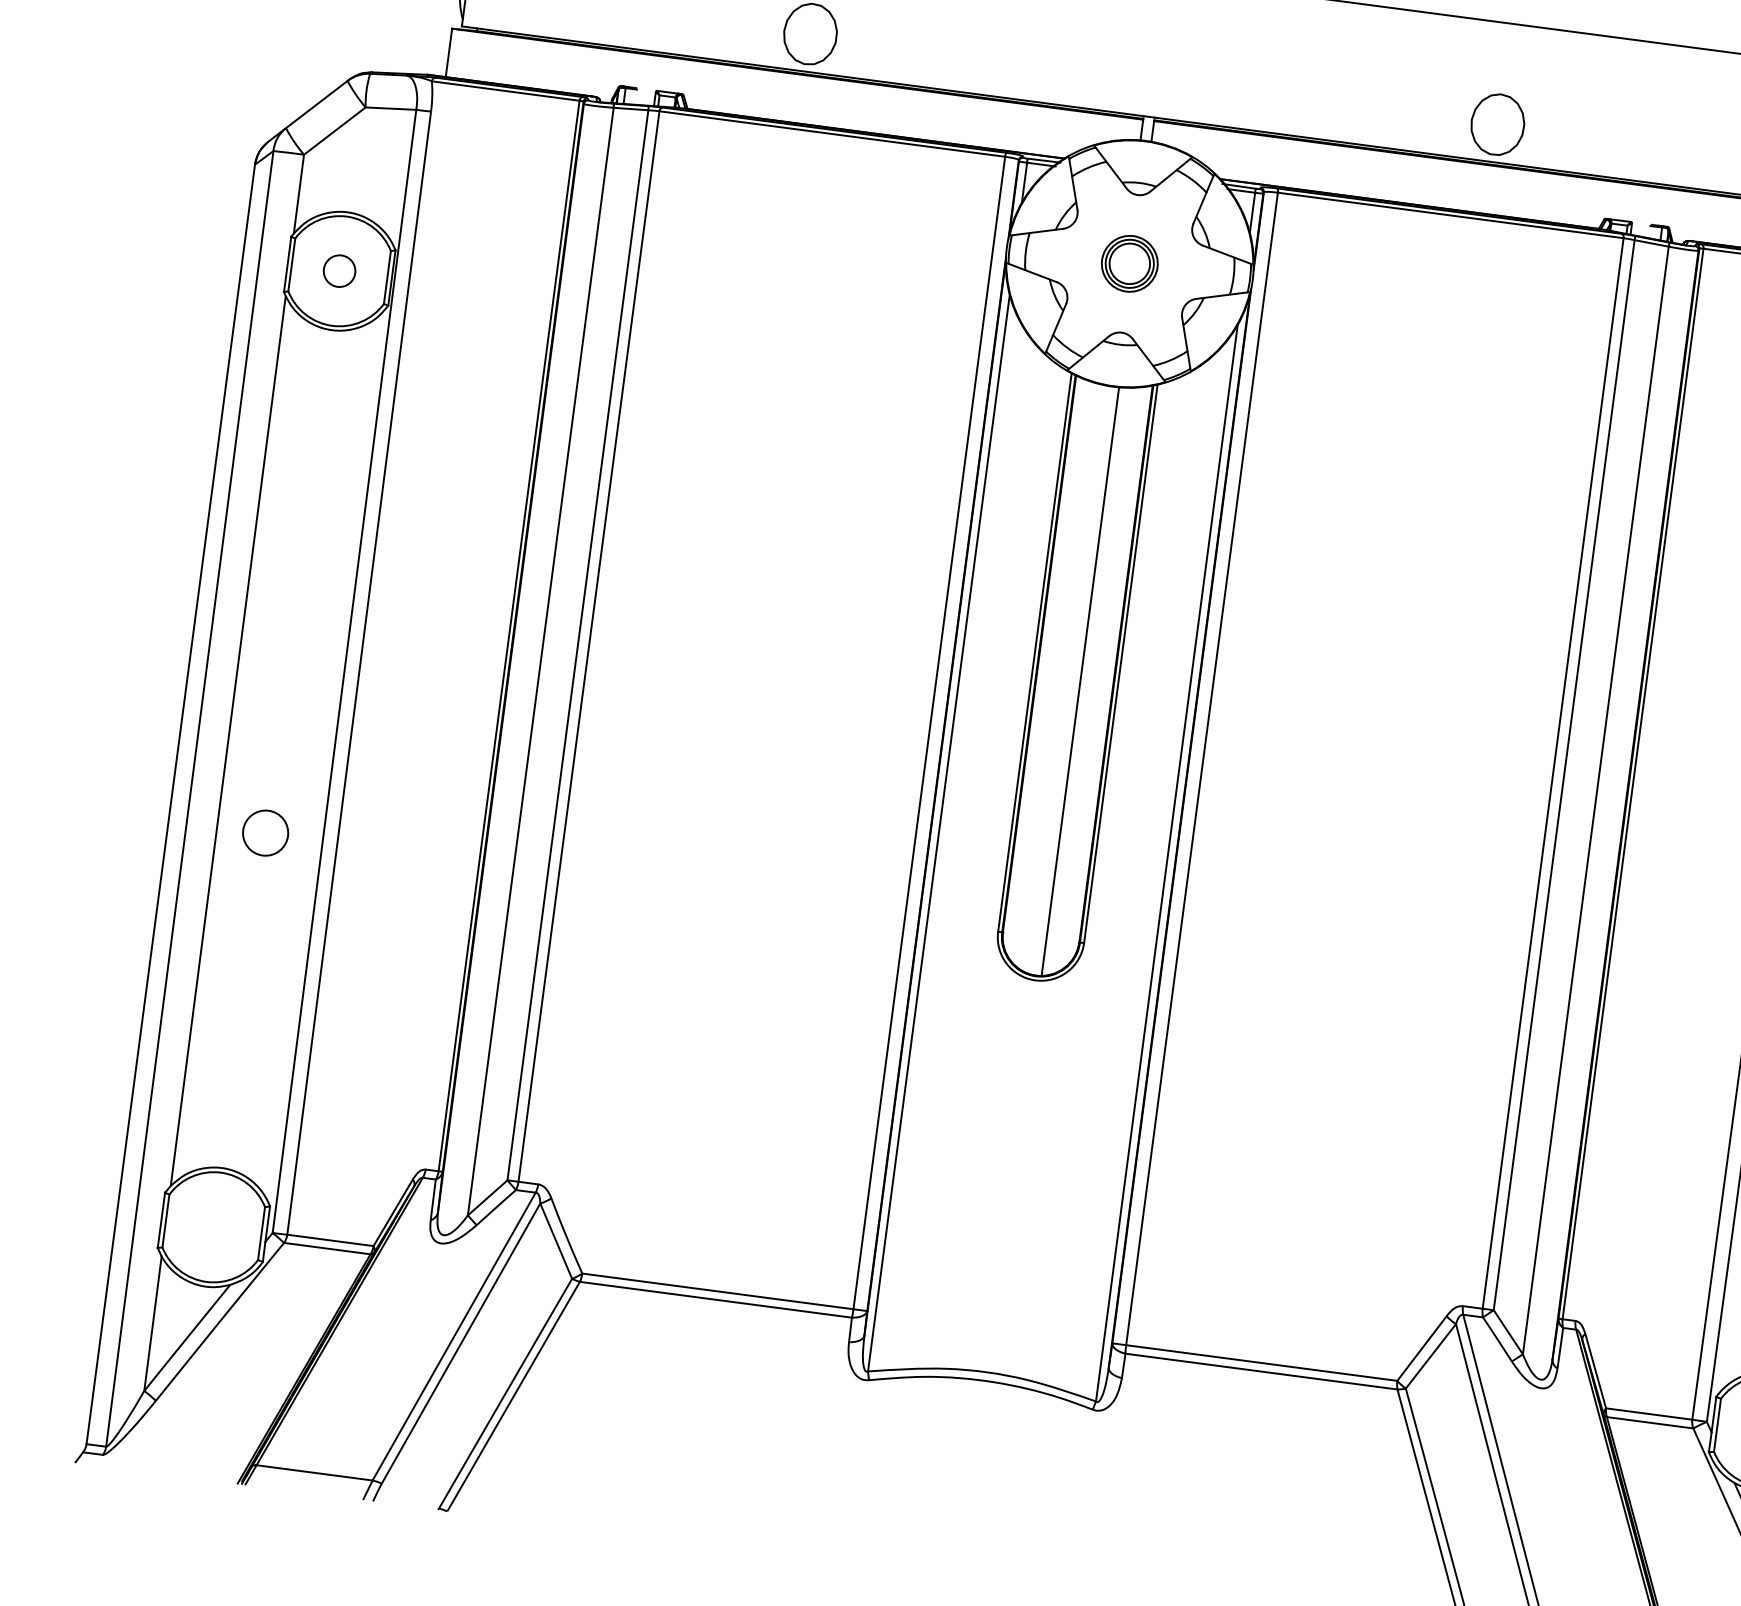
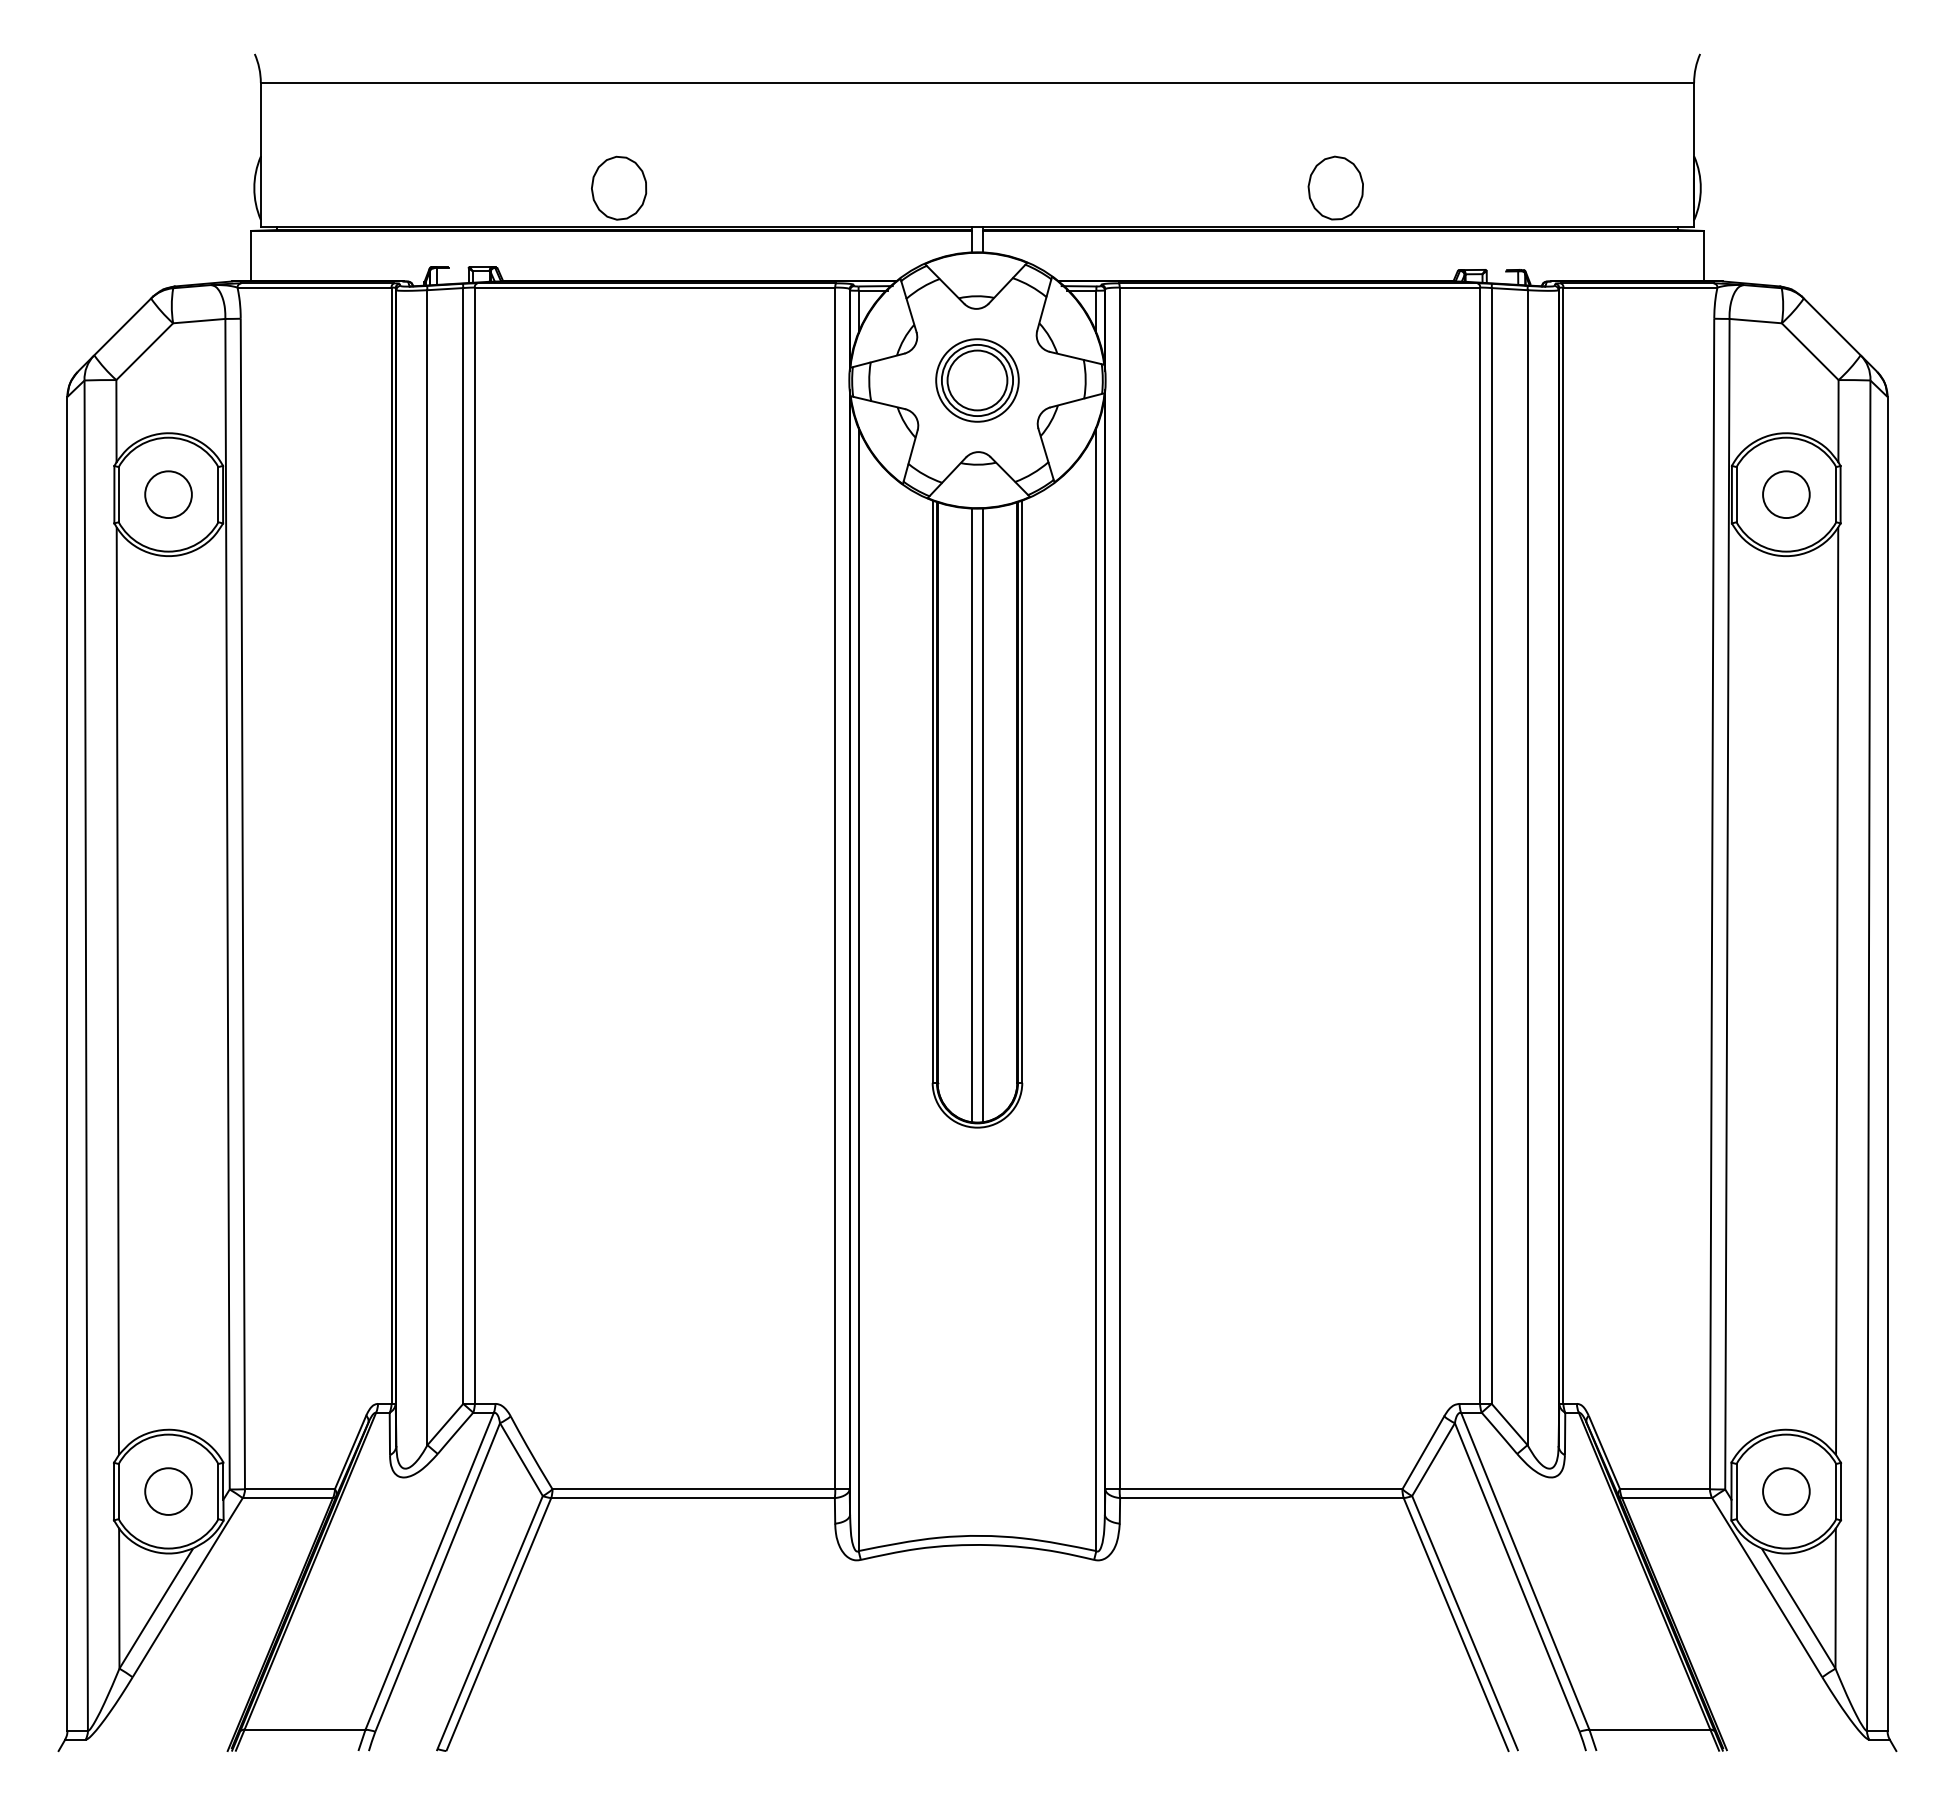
part: (1129, 263) -> (977, 380), size x1.43
circle: (339, 271) -> (168, 494), size x1.43
line: (1069, 680) -> (971, 815), added
circle: (265, 833) -> (168, 1491), moved

